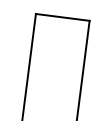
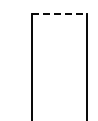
line: (62, 16) -> (59, 13), solid -> dashed

